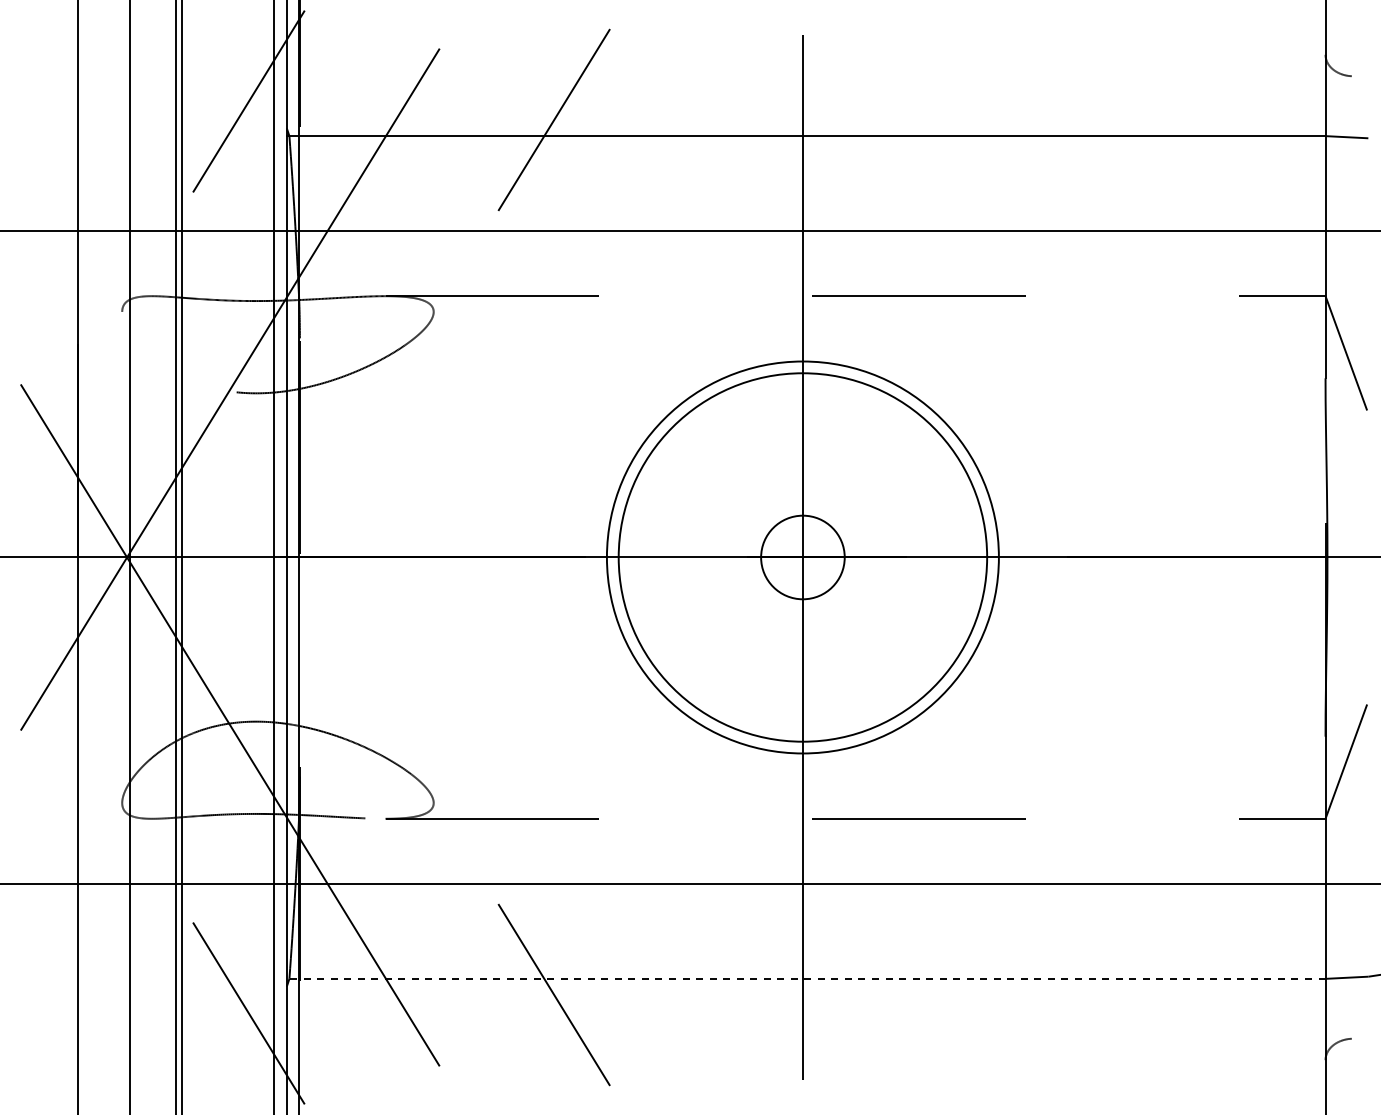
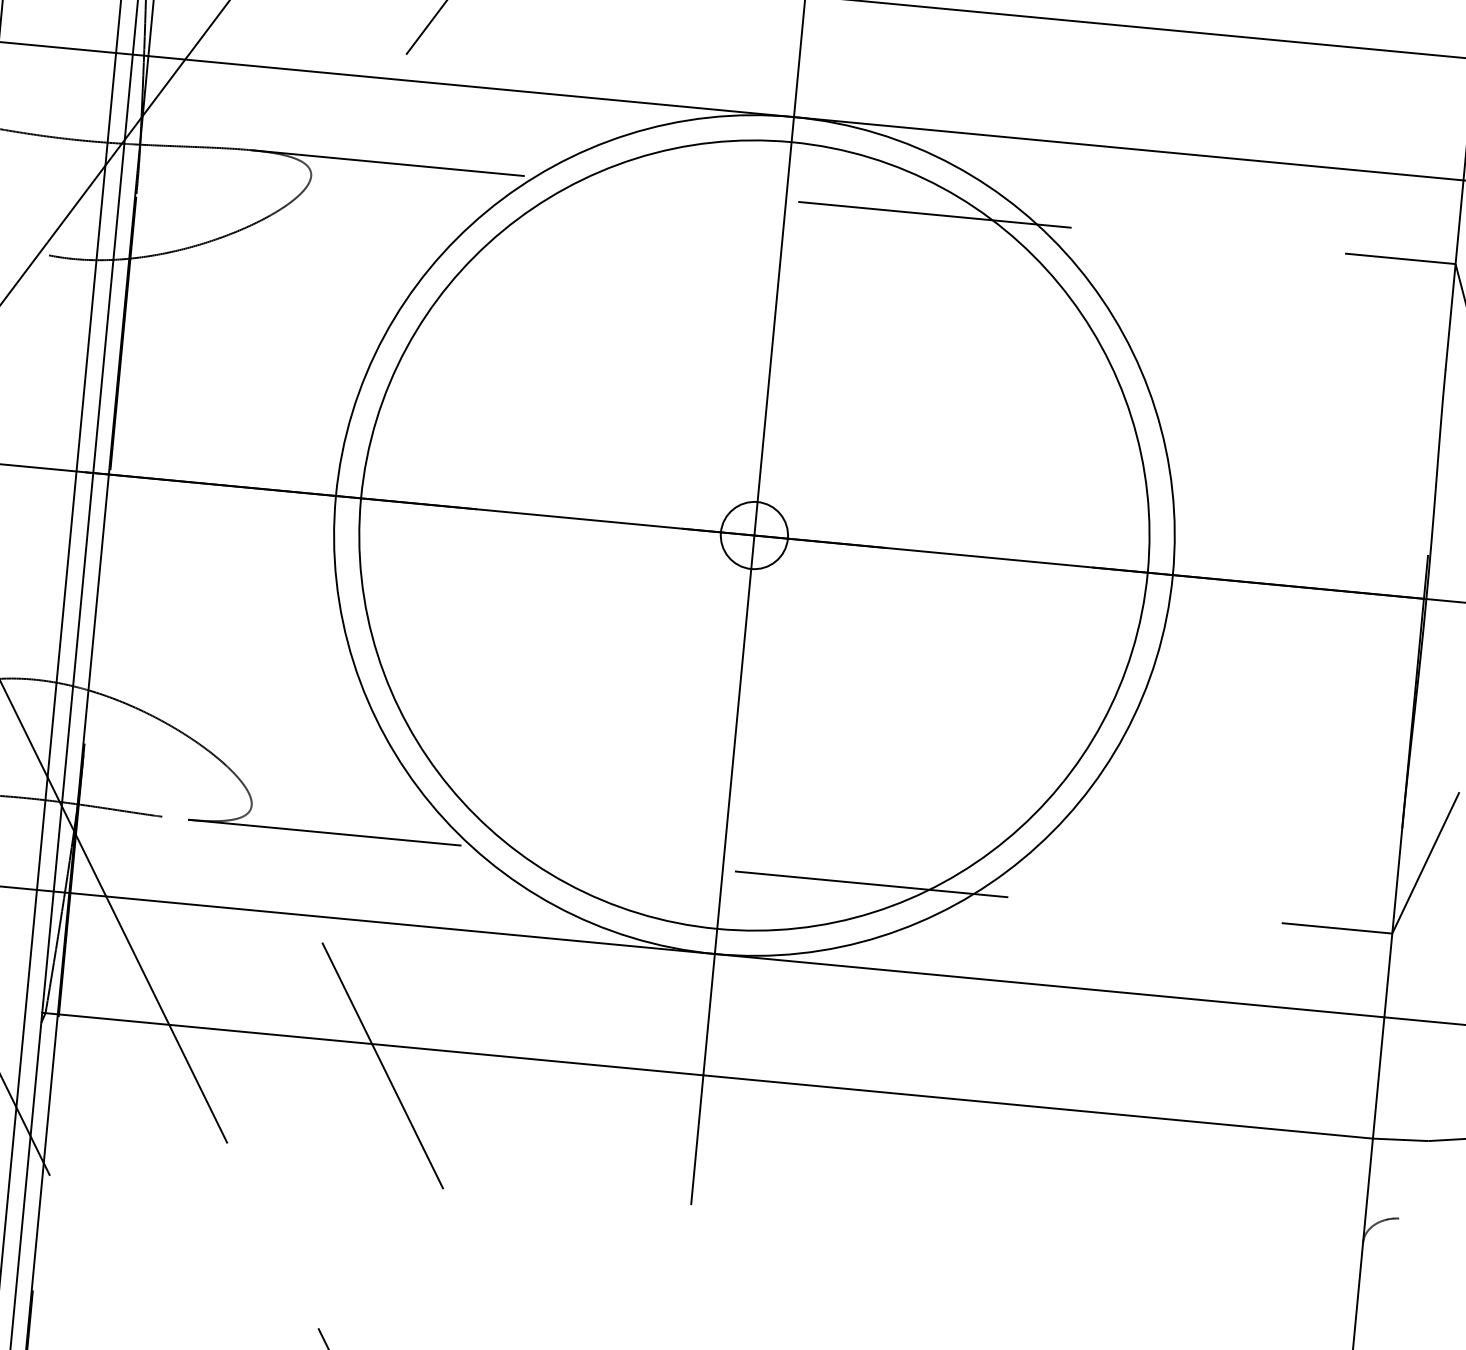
circle: (802, 557) -> (753, 535), size x0.62
circle: (802, 557) -> (753, 535), size x1.67
circle: (802, 557) -> (753, 535), size x1.67
line: (805, 978) -> (706, 1075), dashed -> solid

